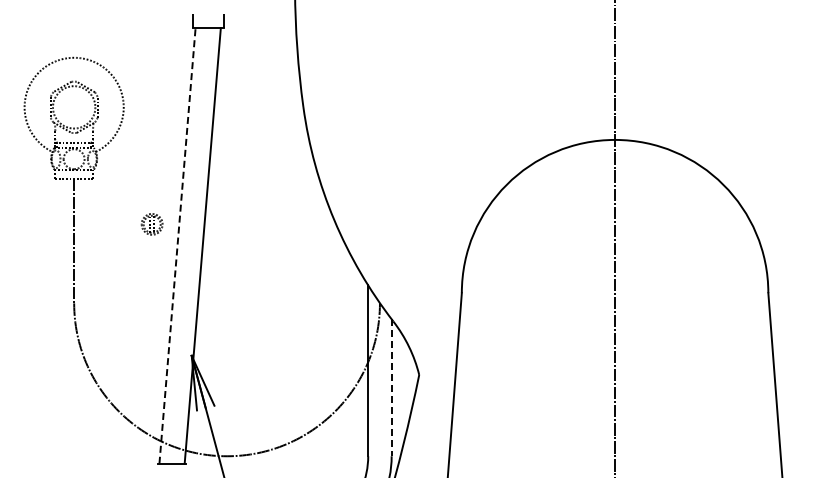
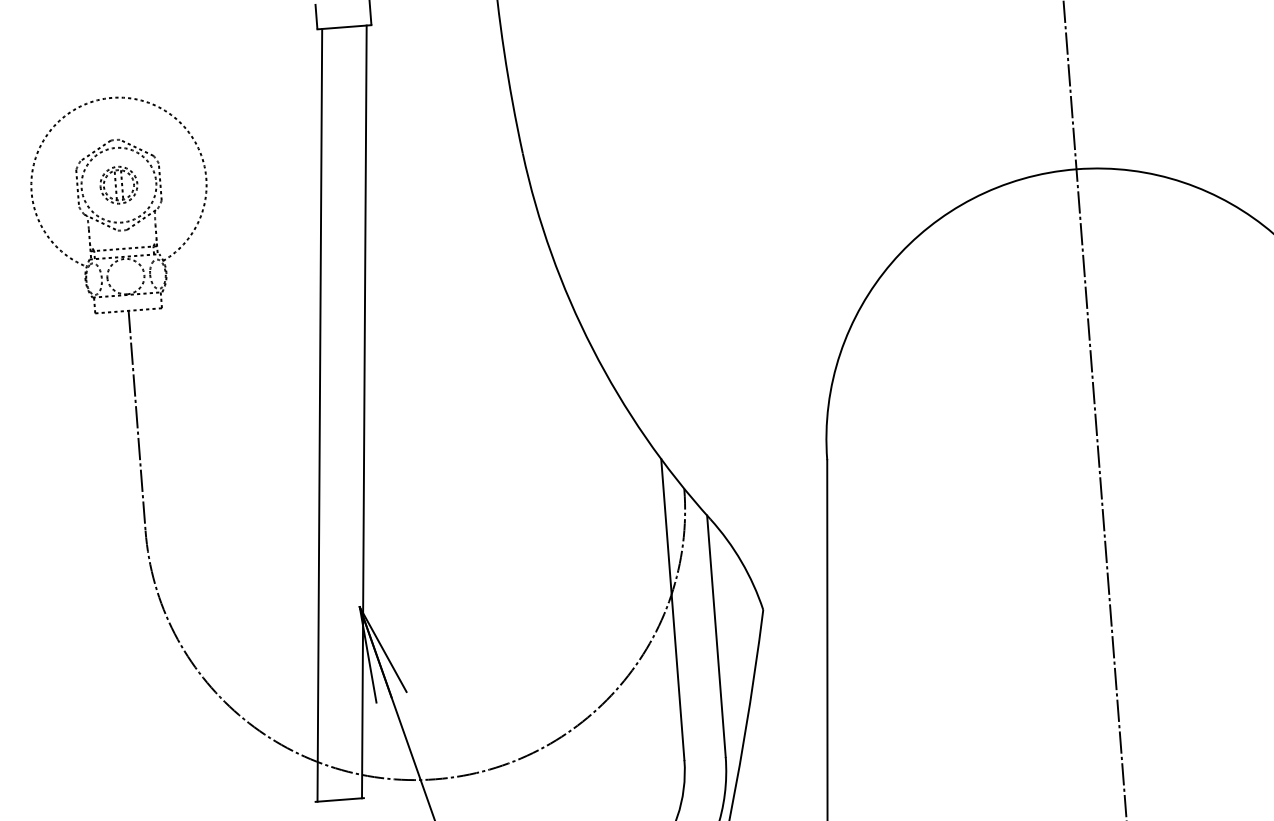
part: (151, 224) -> (117, 185), moved
line: (177, 245) -> (319, 414), dashed -> solid
line: (391, 387) -> (716, 635), dashed -> solid

